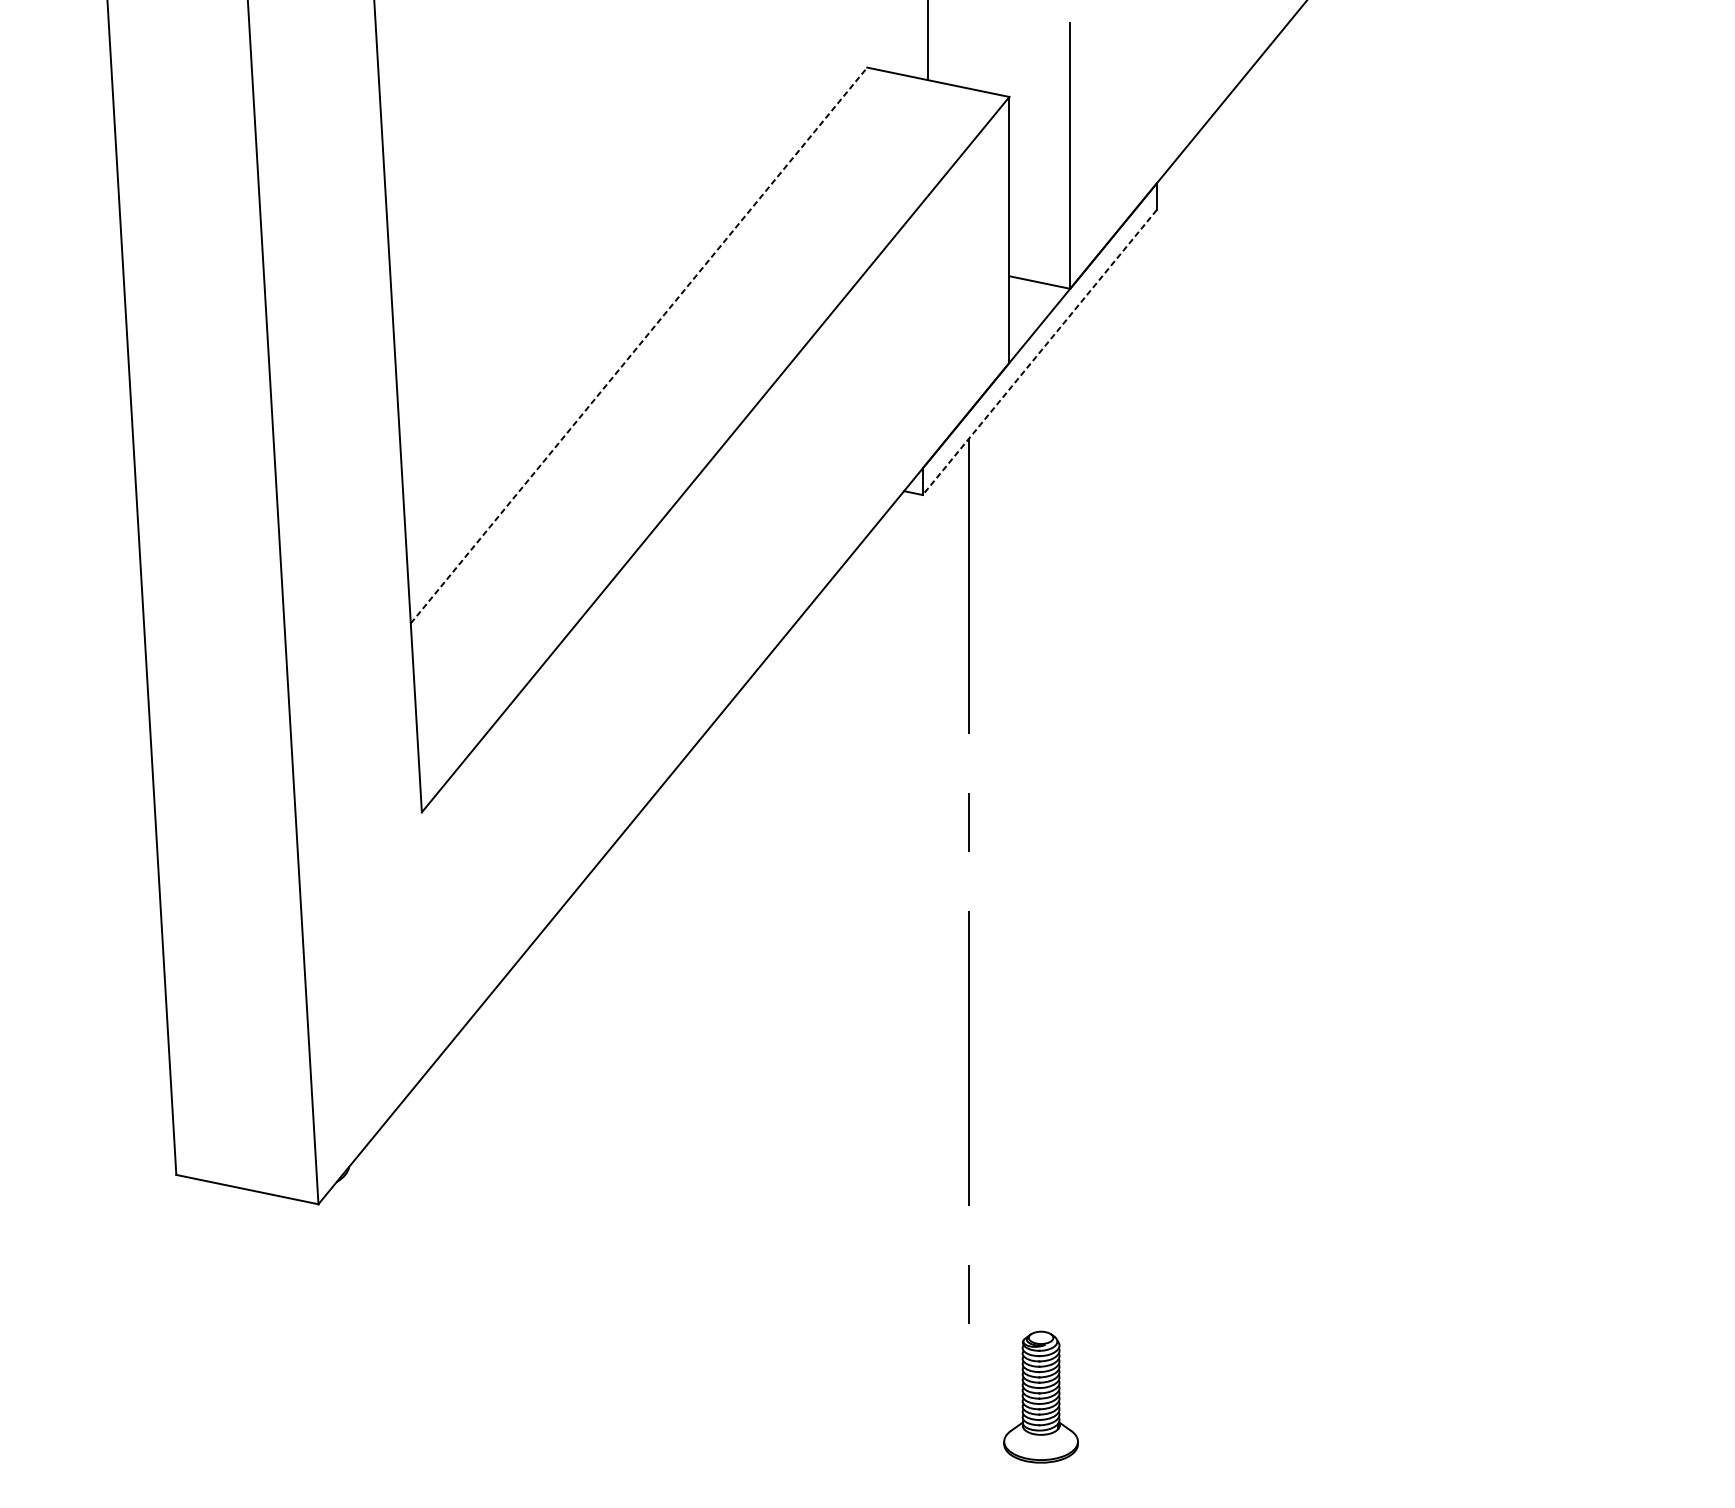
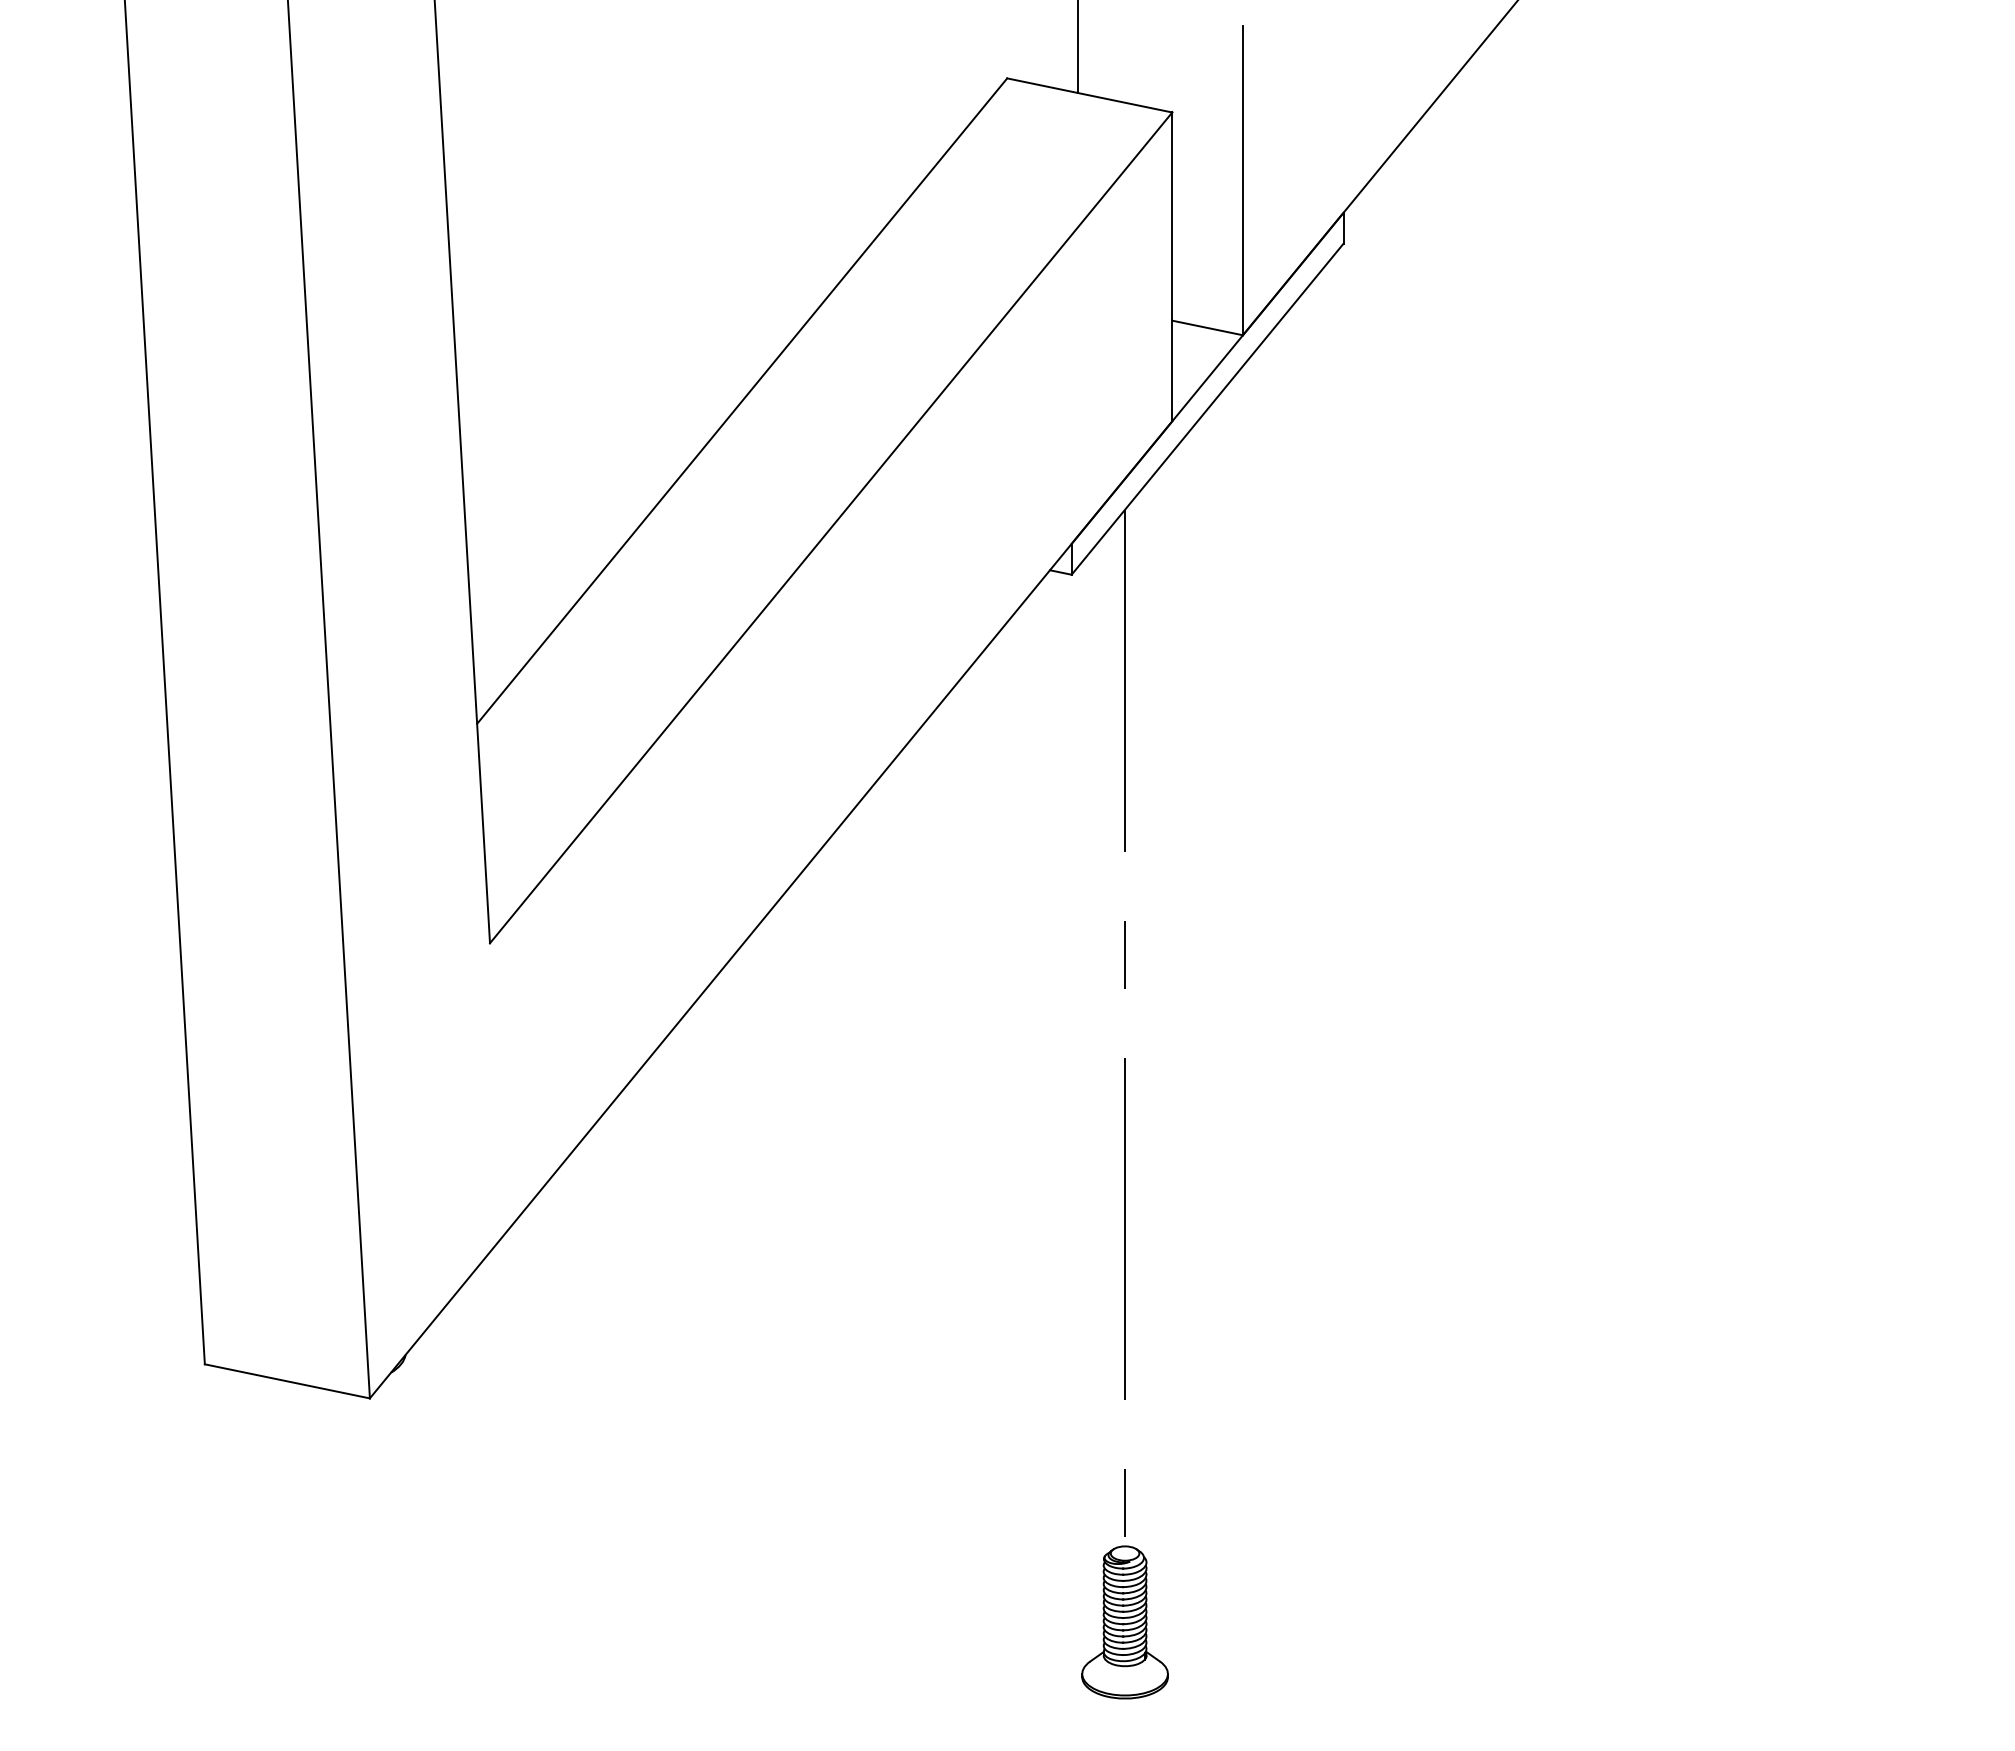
line: (639, 345) -> (742, 401), dashed -> solid
line: (1039, 352) -> (1207, 409), dashed -> solid
part: (1040, 1397) -> (1124, 1622), moved

